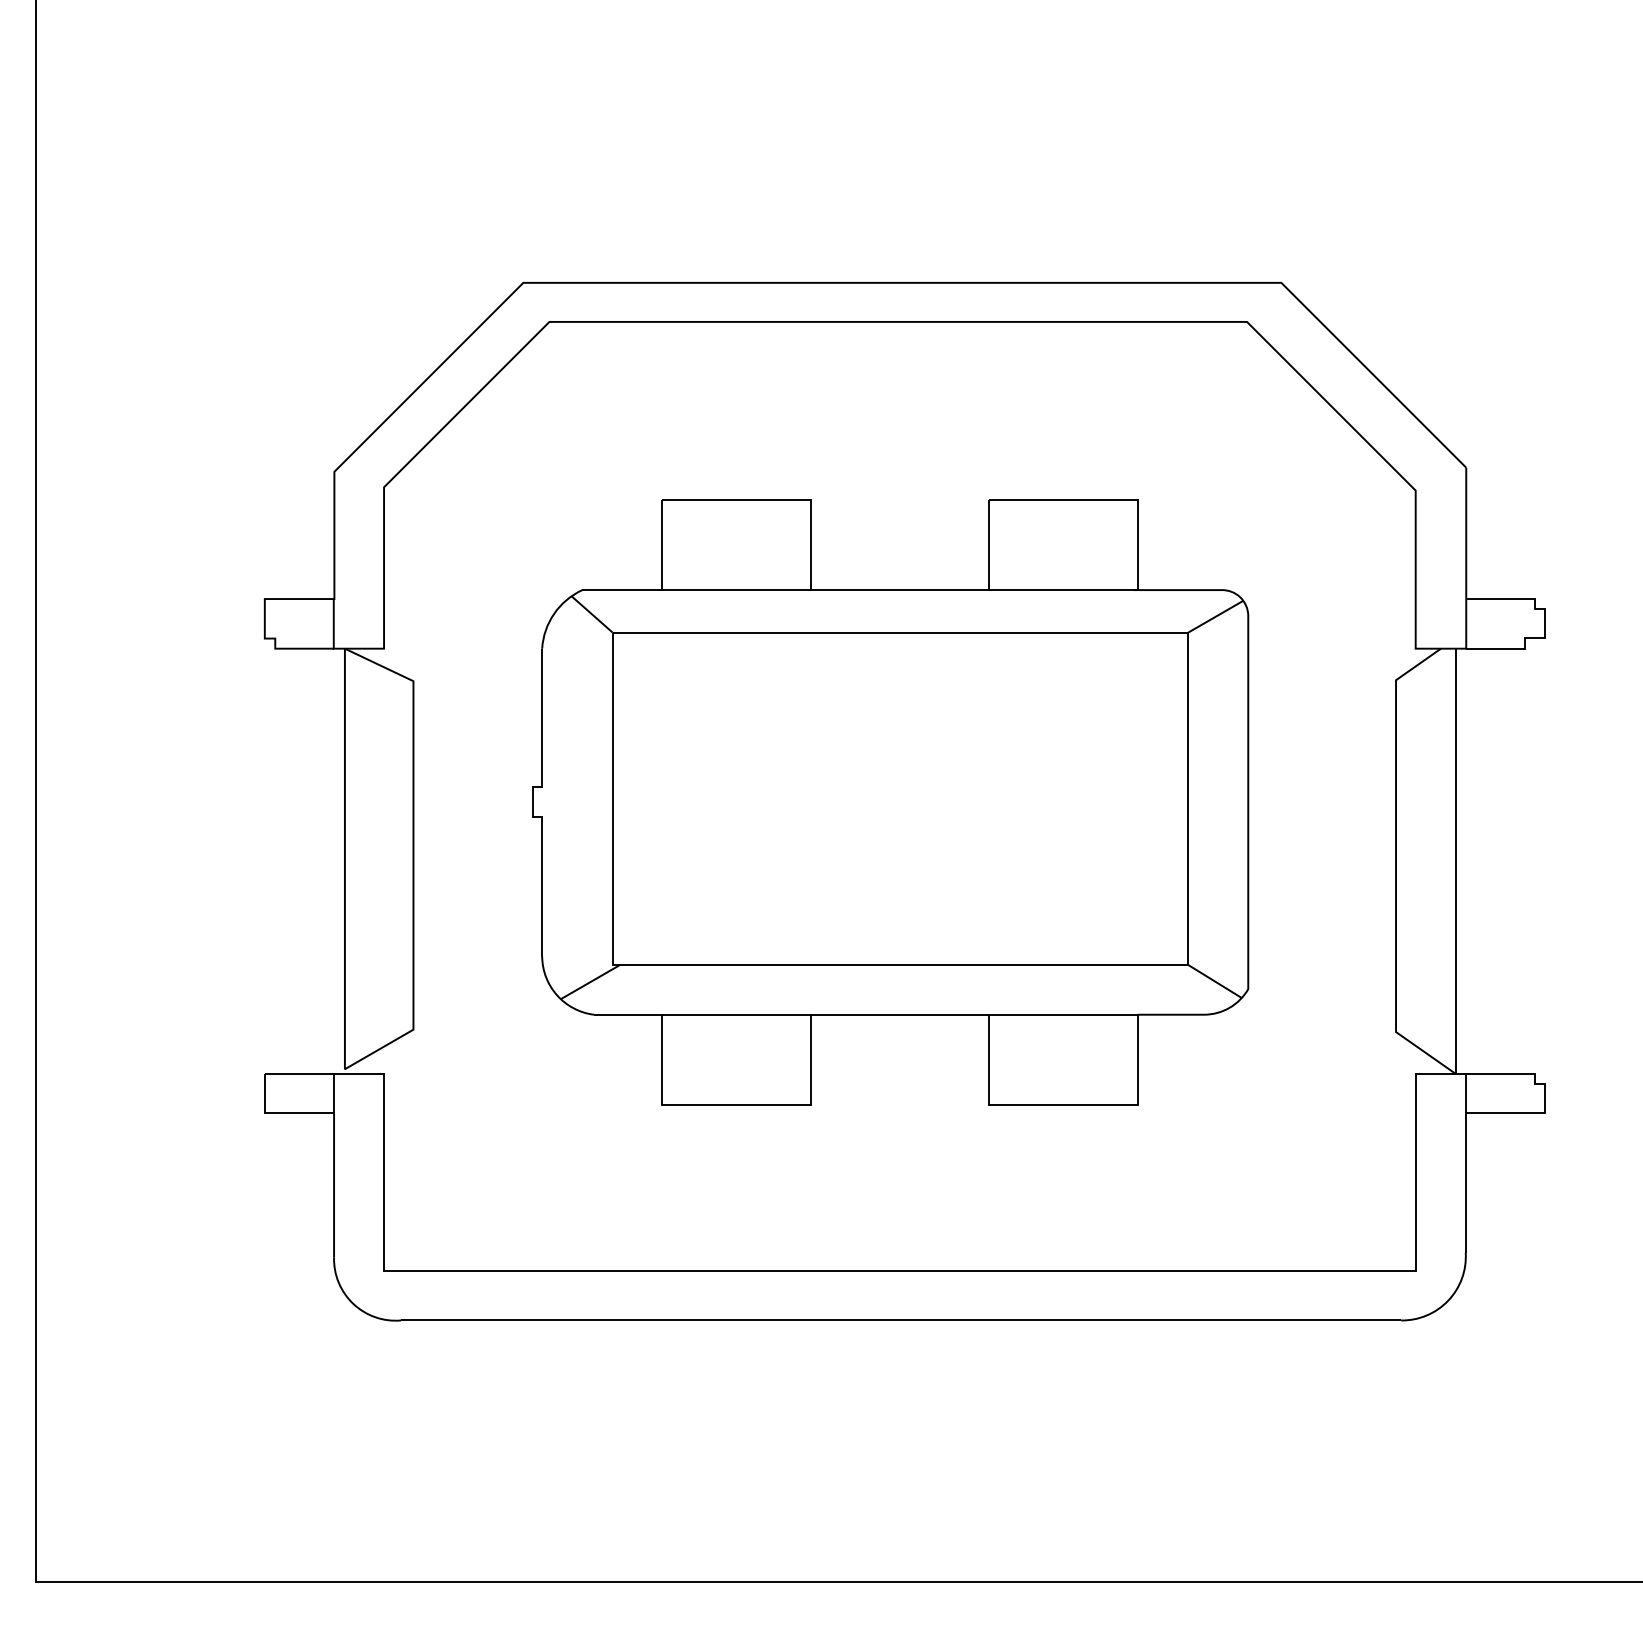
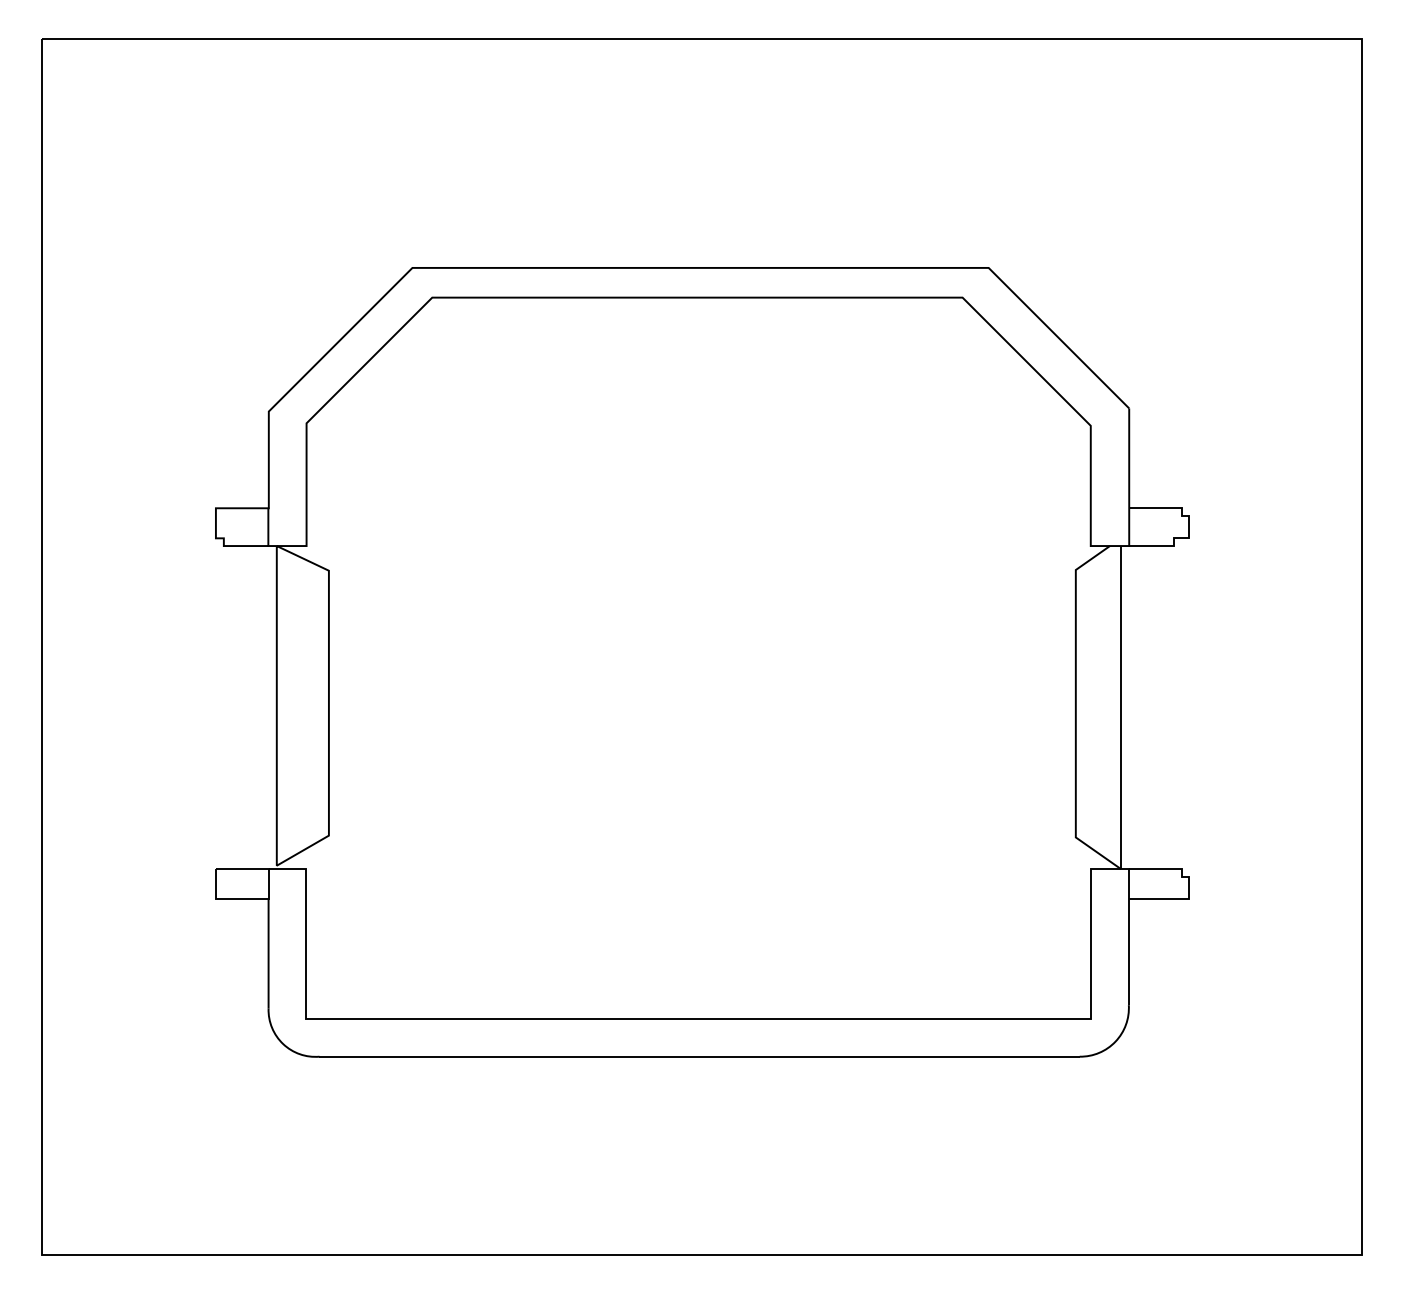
part: (890, 801) -> (691, 662), removed

